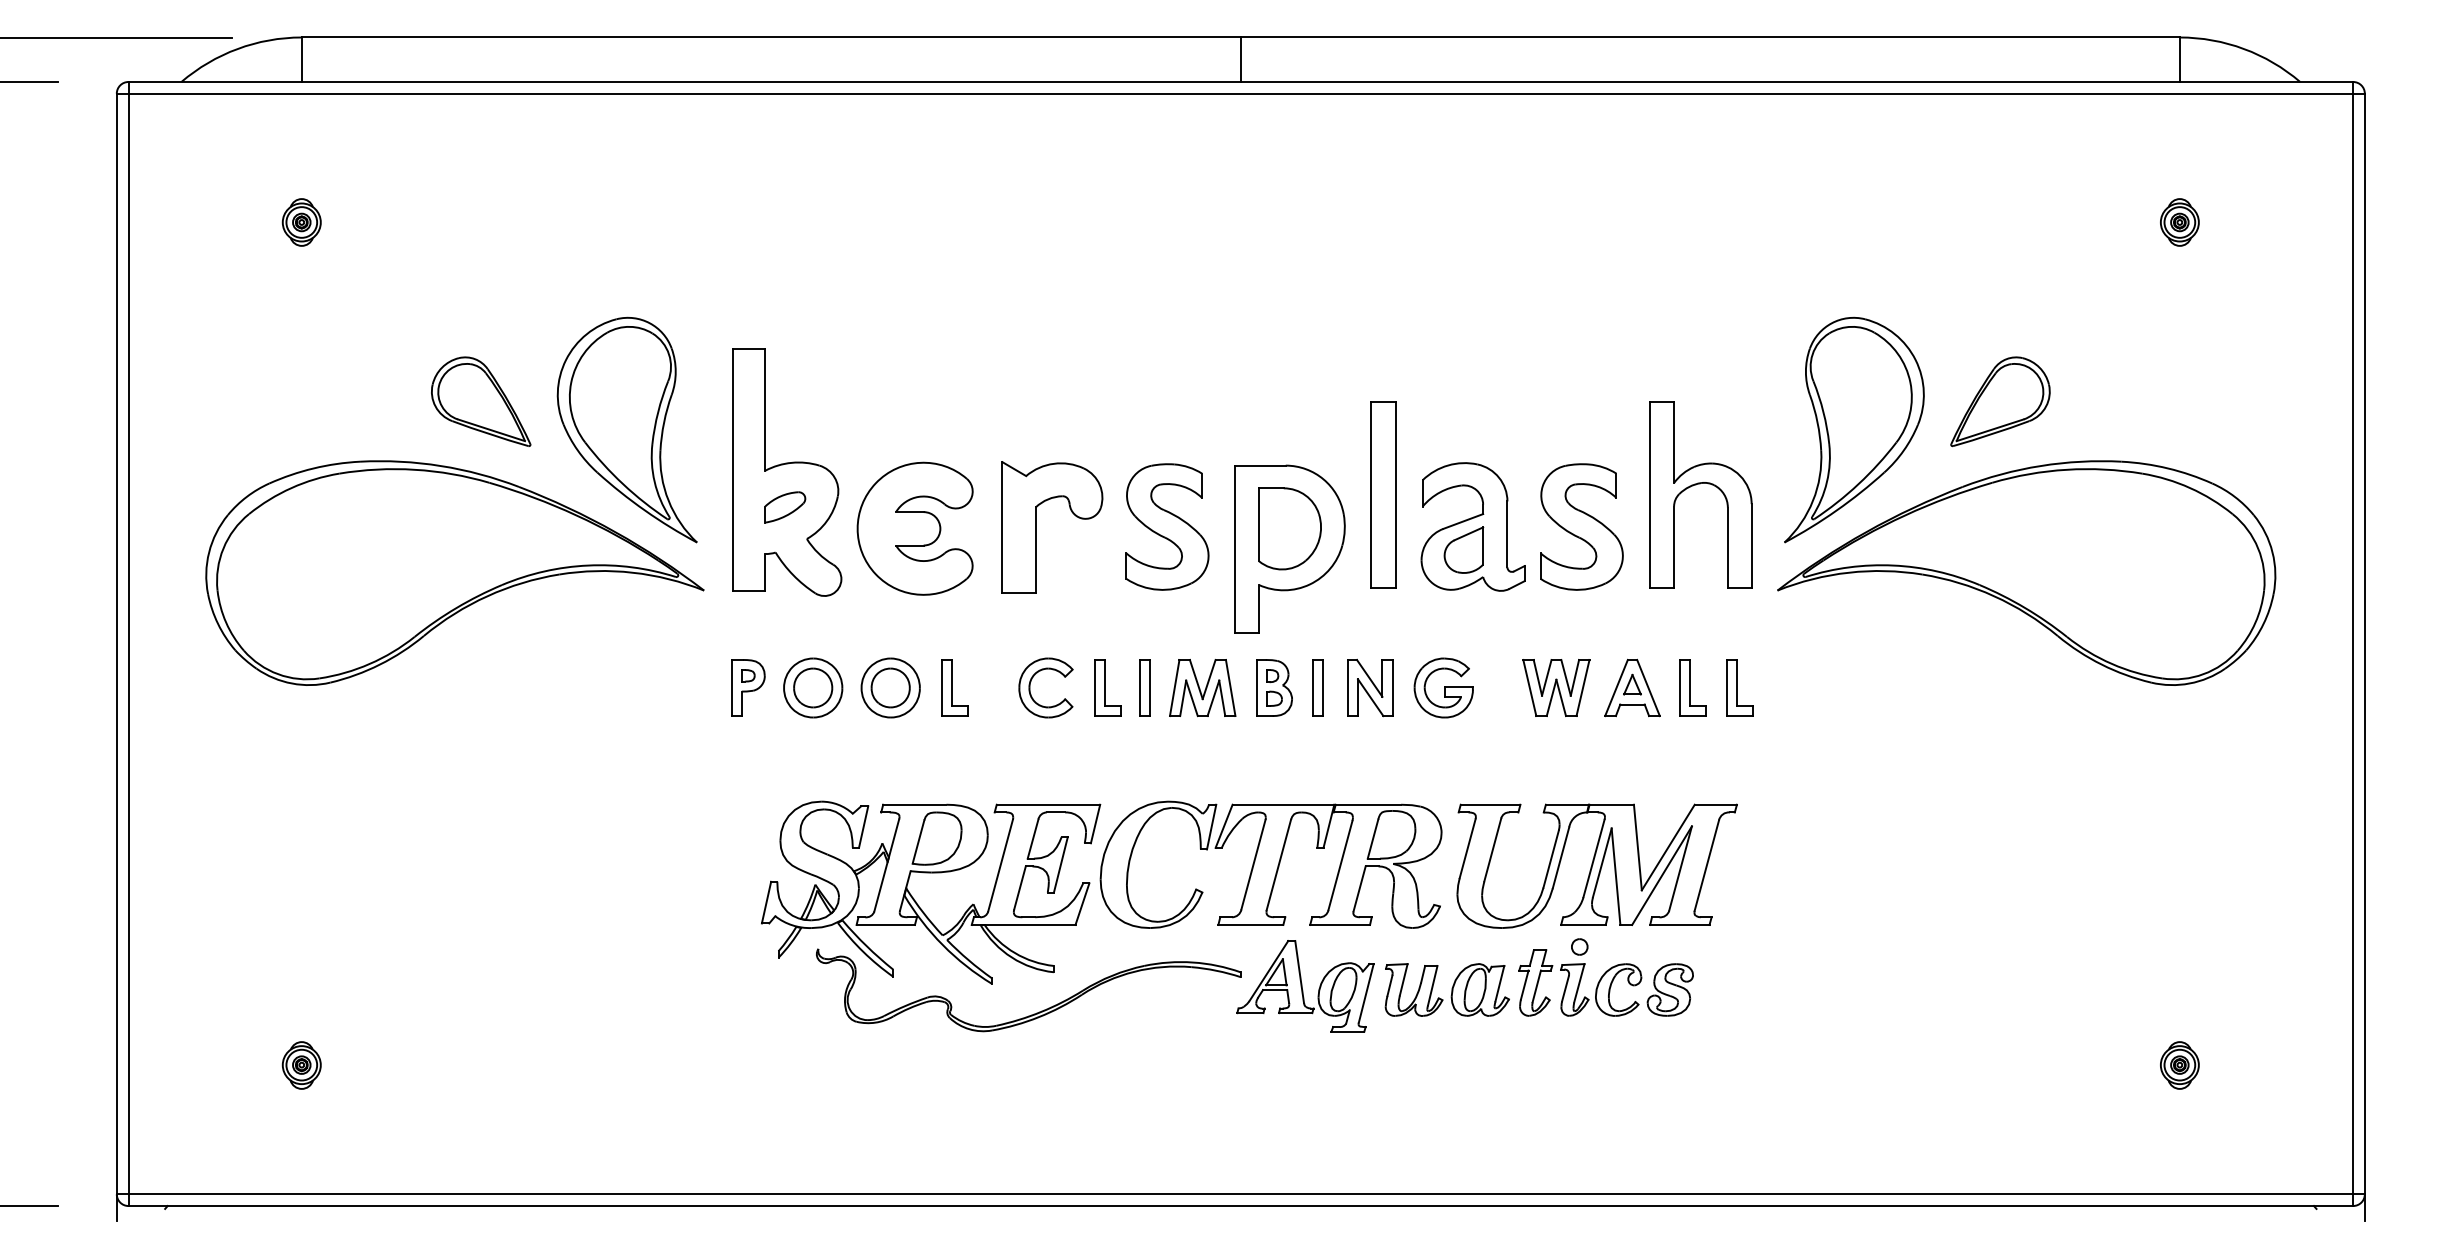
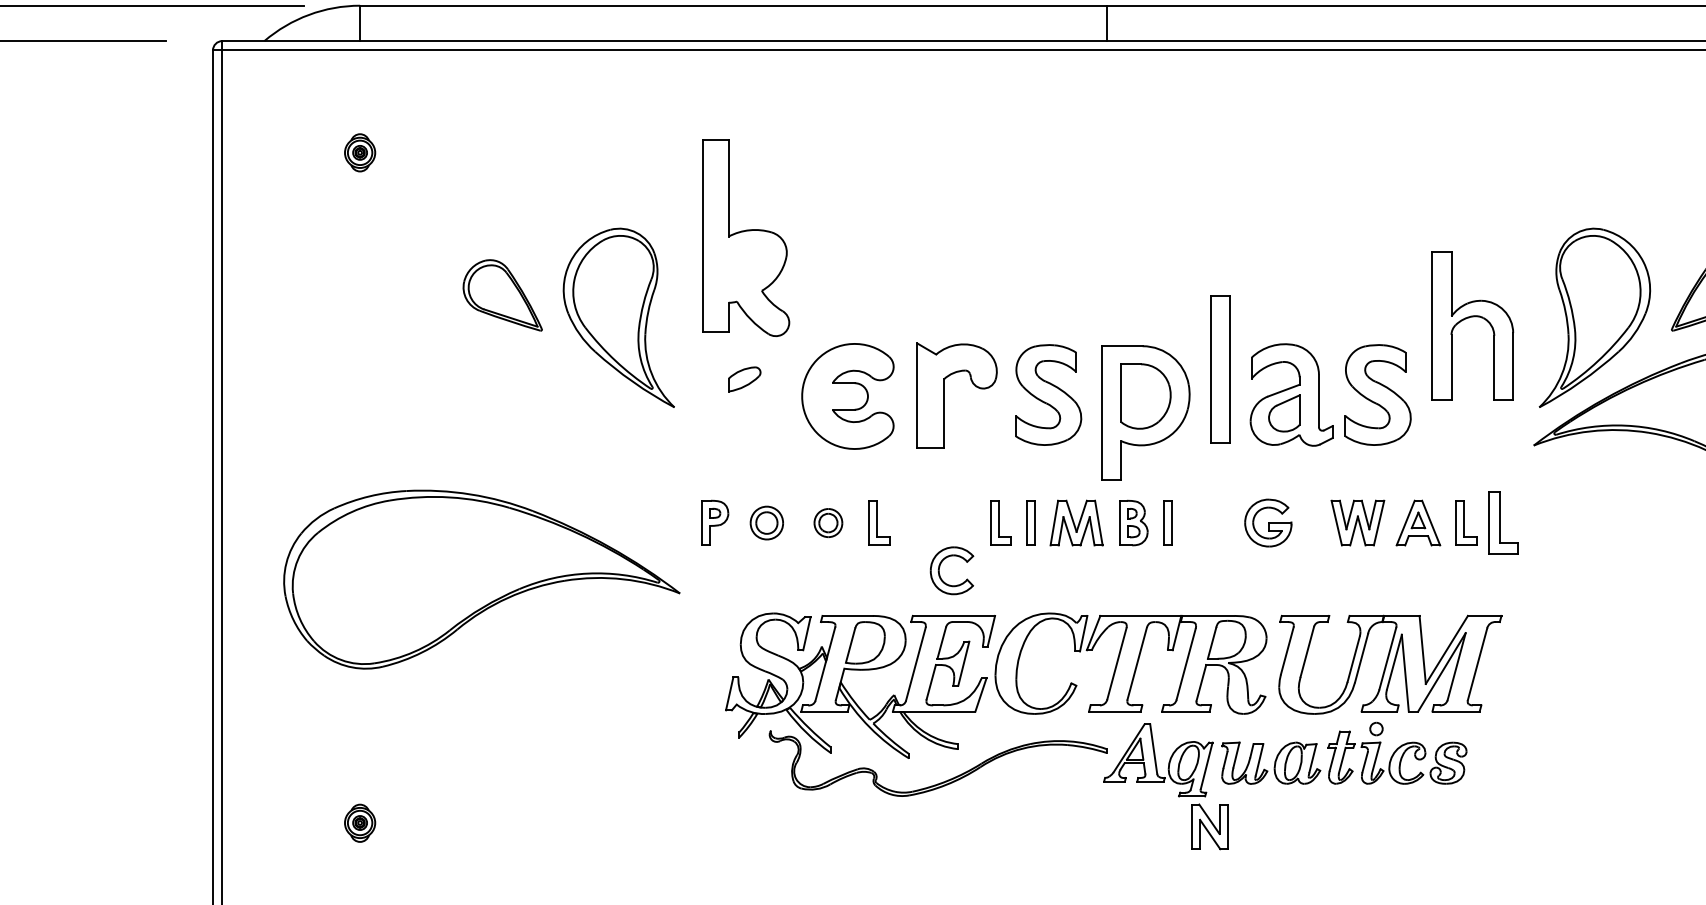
part: (787, 472) -> (746, 237), moved
part: (1696, 485) -> (1469, 318), moved
part: (454, 572) -> (481, 579), moved
part: (813, 687) -> (767, 522), size x0.7
part: (890, 687) -> (828, 522), size x0.6
part: (1030, 687) -> (939, 570), moved
part: (1739, 687) -> (1503, 522), size x1.4
part: (1370, 688) -> (1210, 827), moved

